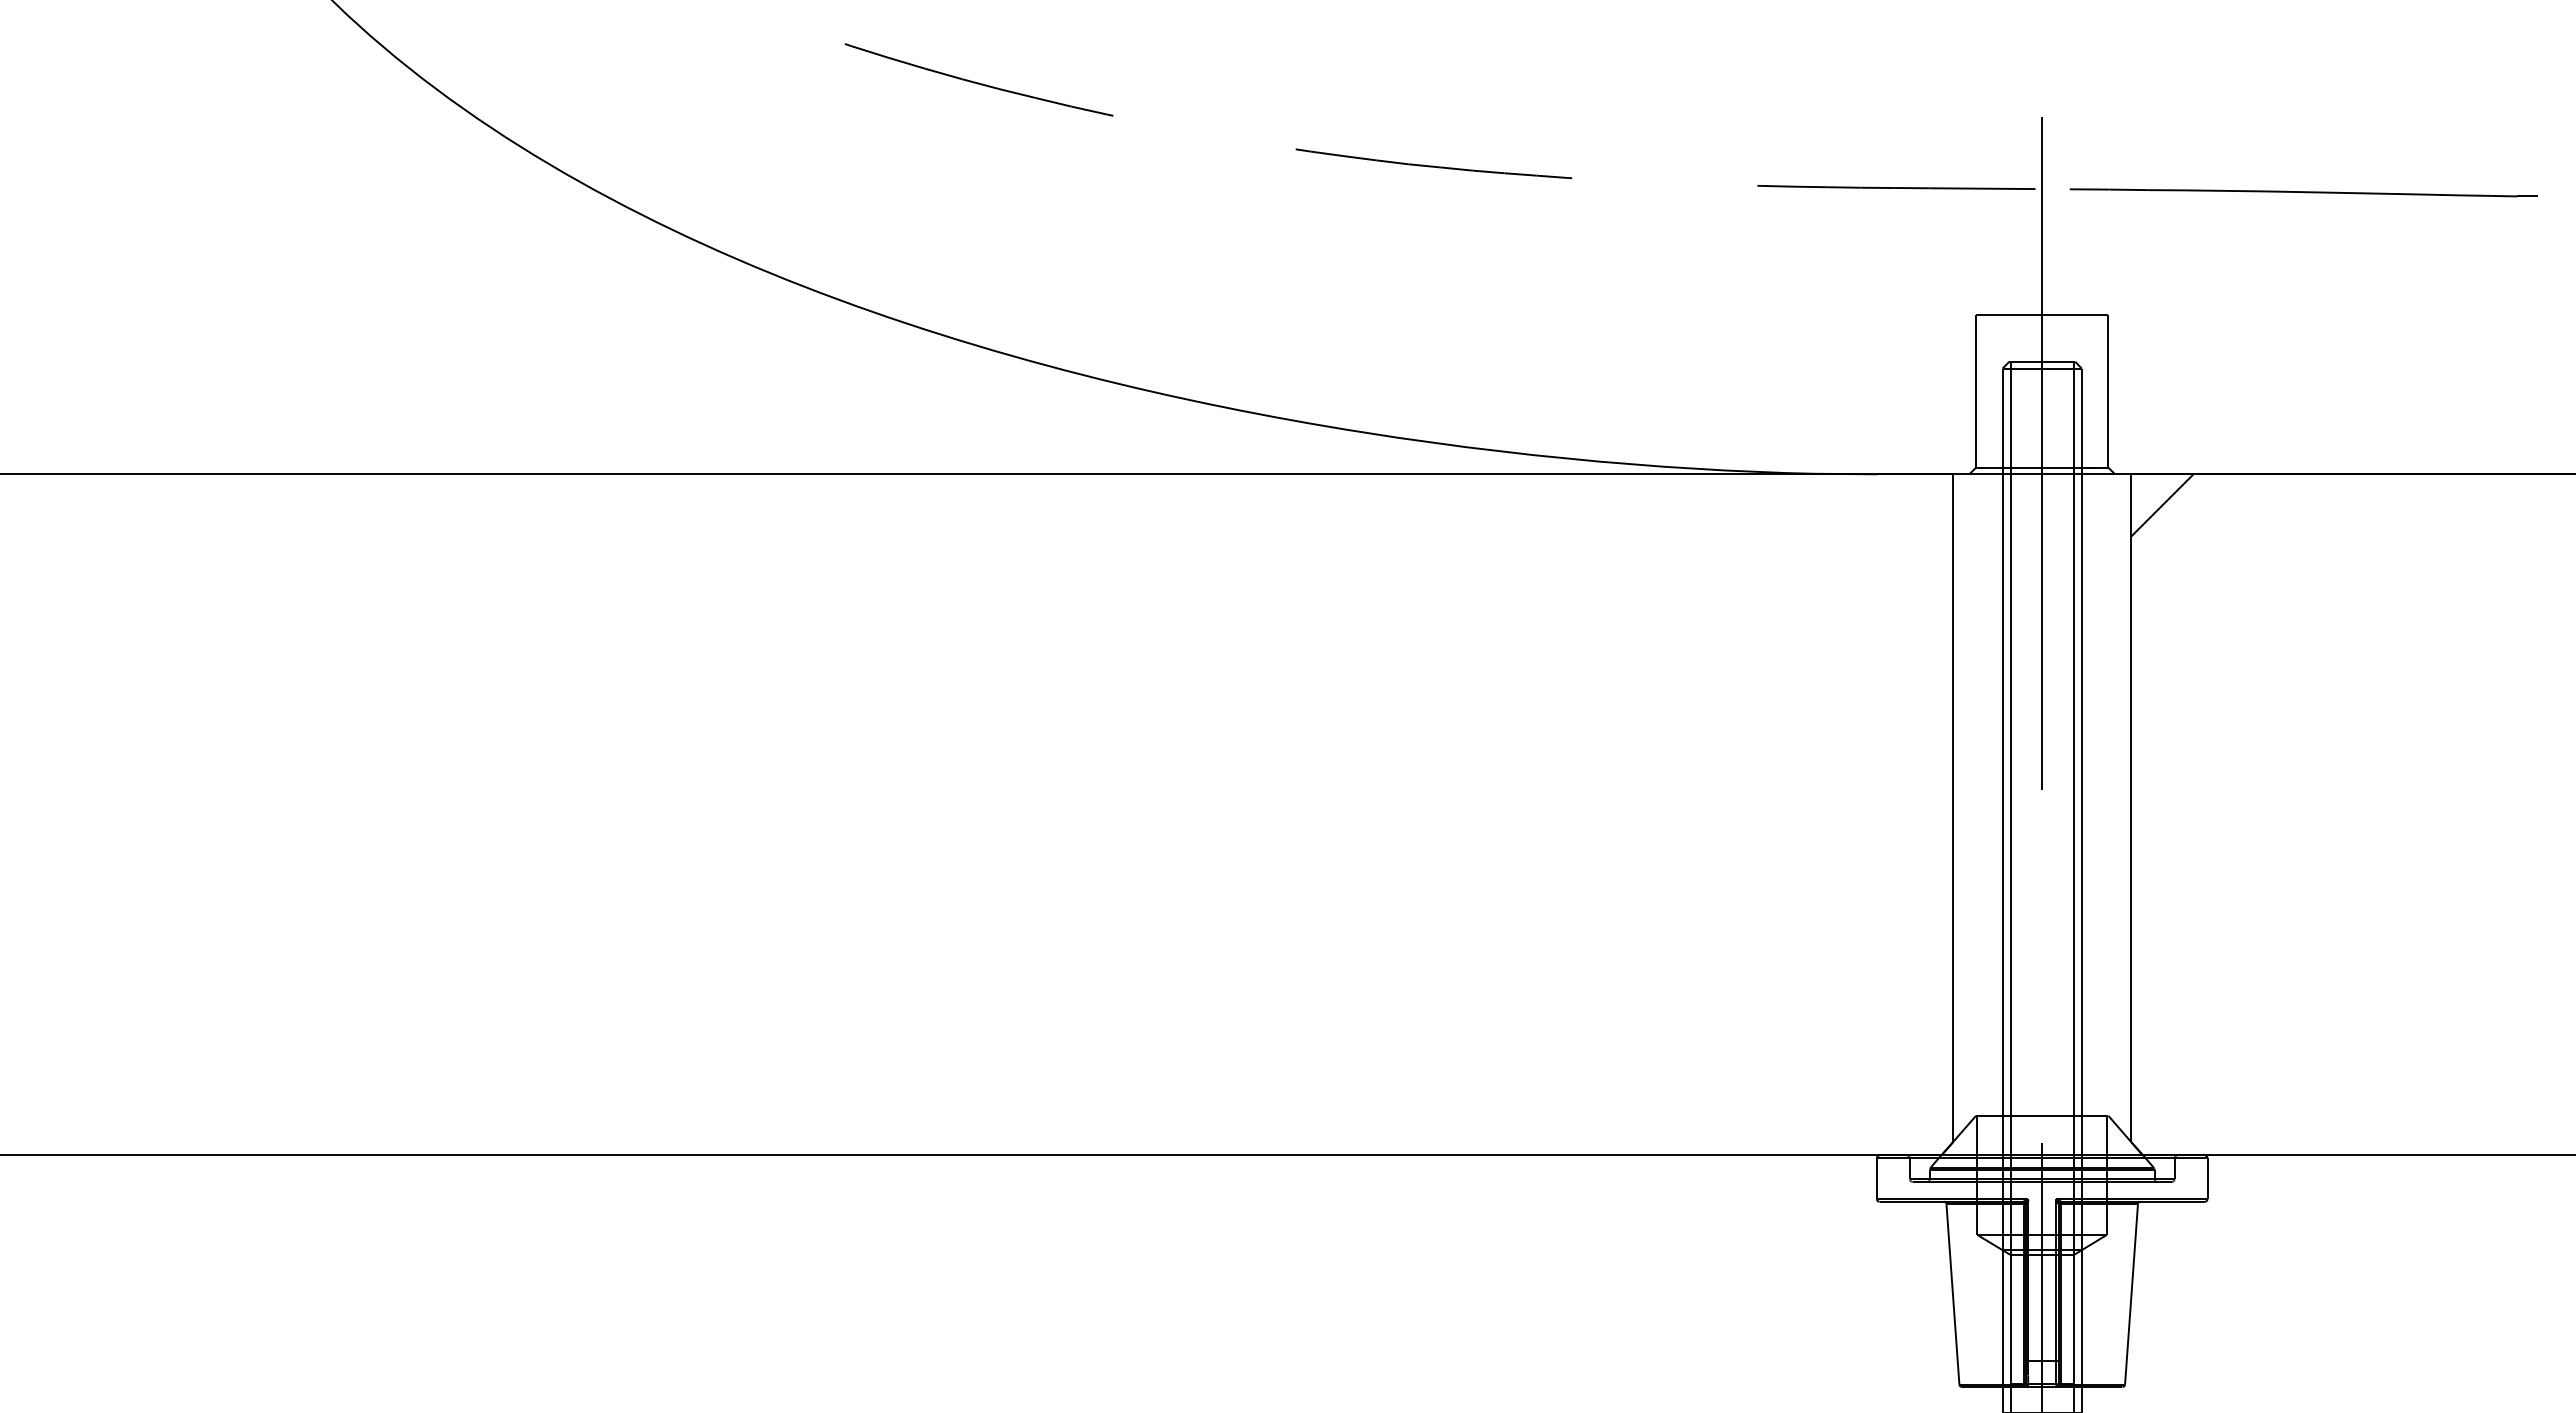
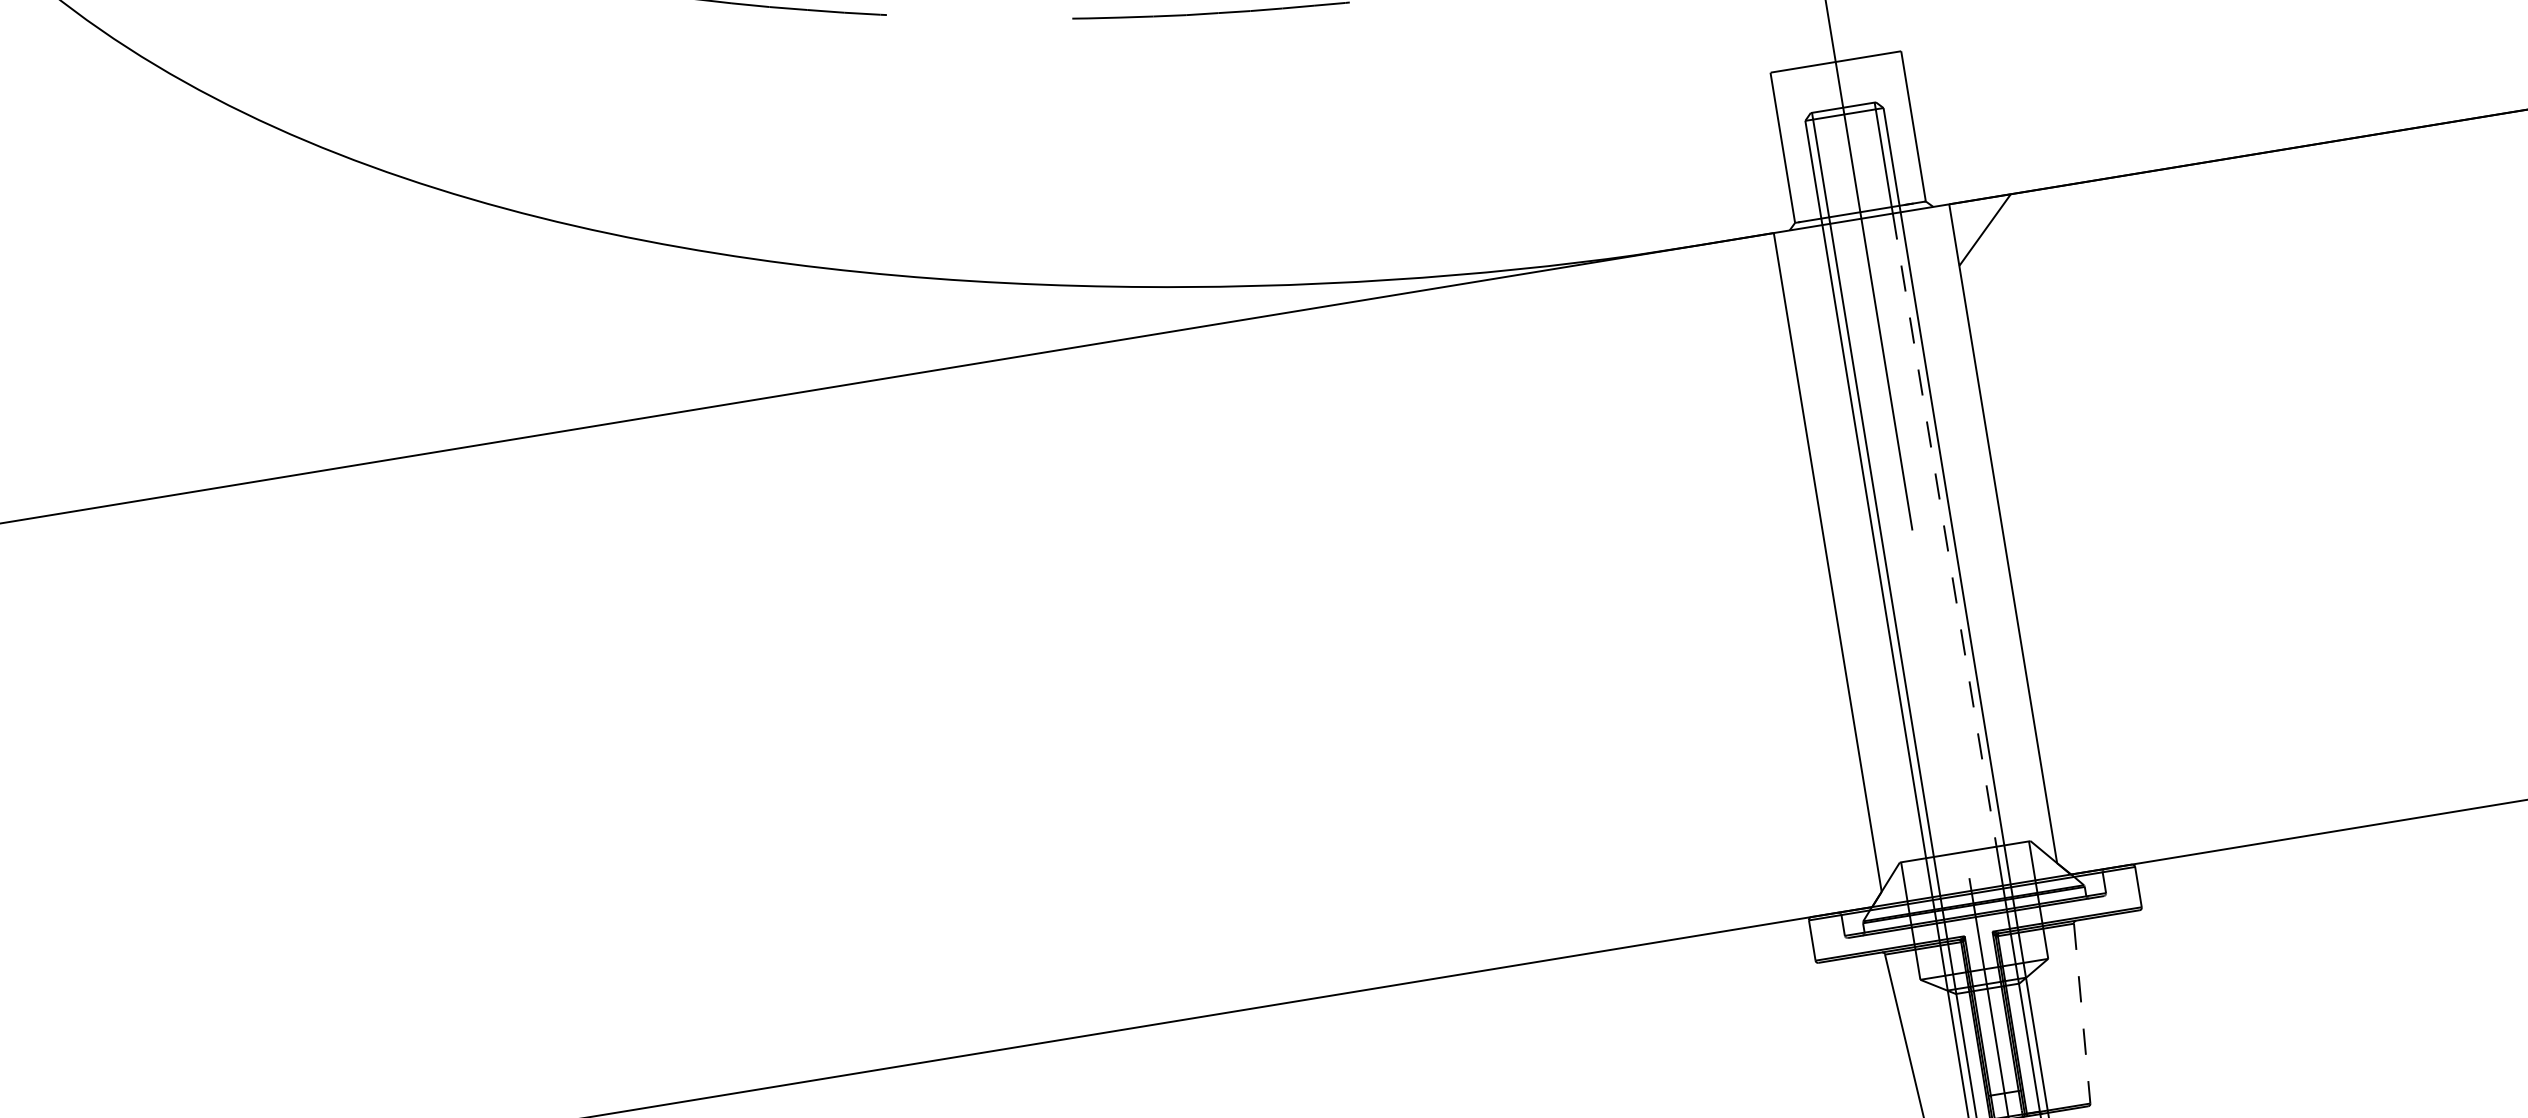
line: (2073, 795) -> (1944, 530), solid -> dashed
line: (2131, 1294) -> (2082, 1013), solid -> dashed

